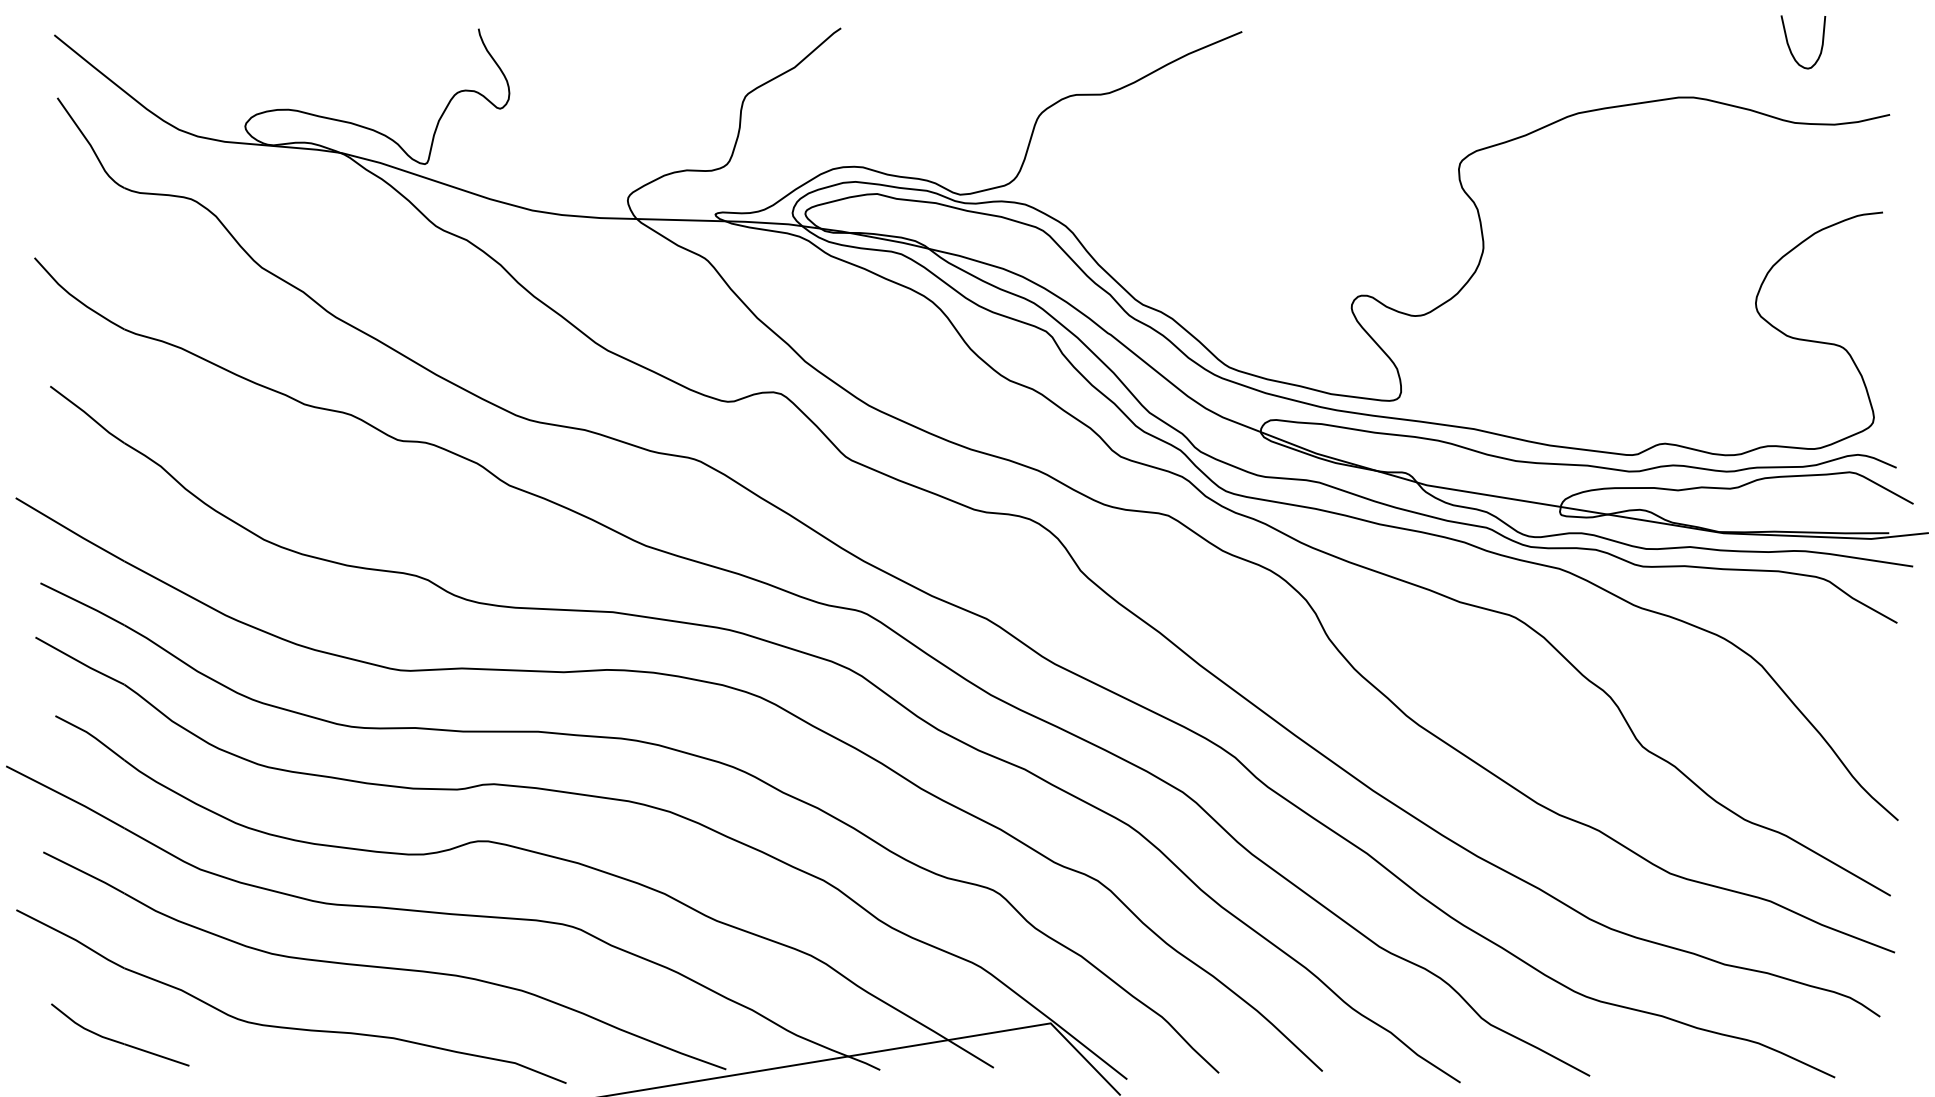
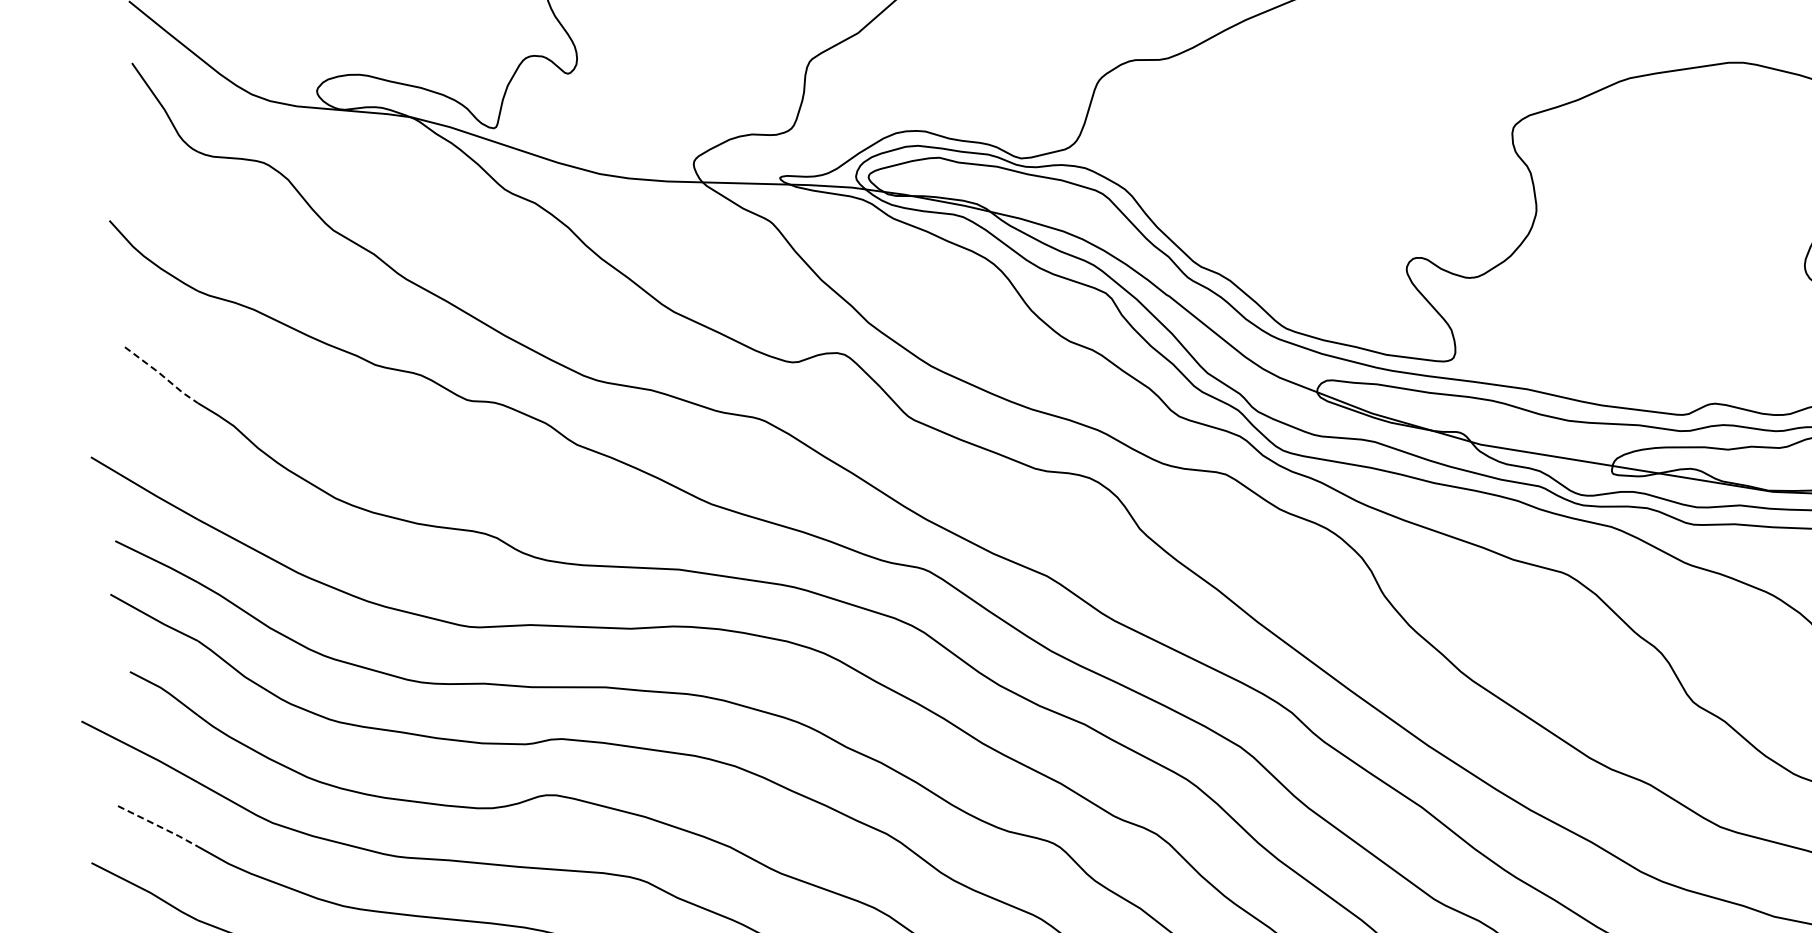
line: (87, 414) -> (161, 374), solid -> dashed
line: (84, 872) -> (158, 825), solid -> dashed

